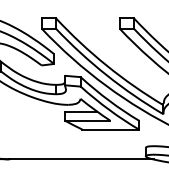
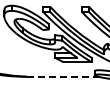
line: (82, 158) -> (63, 76), solid -> dashed

